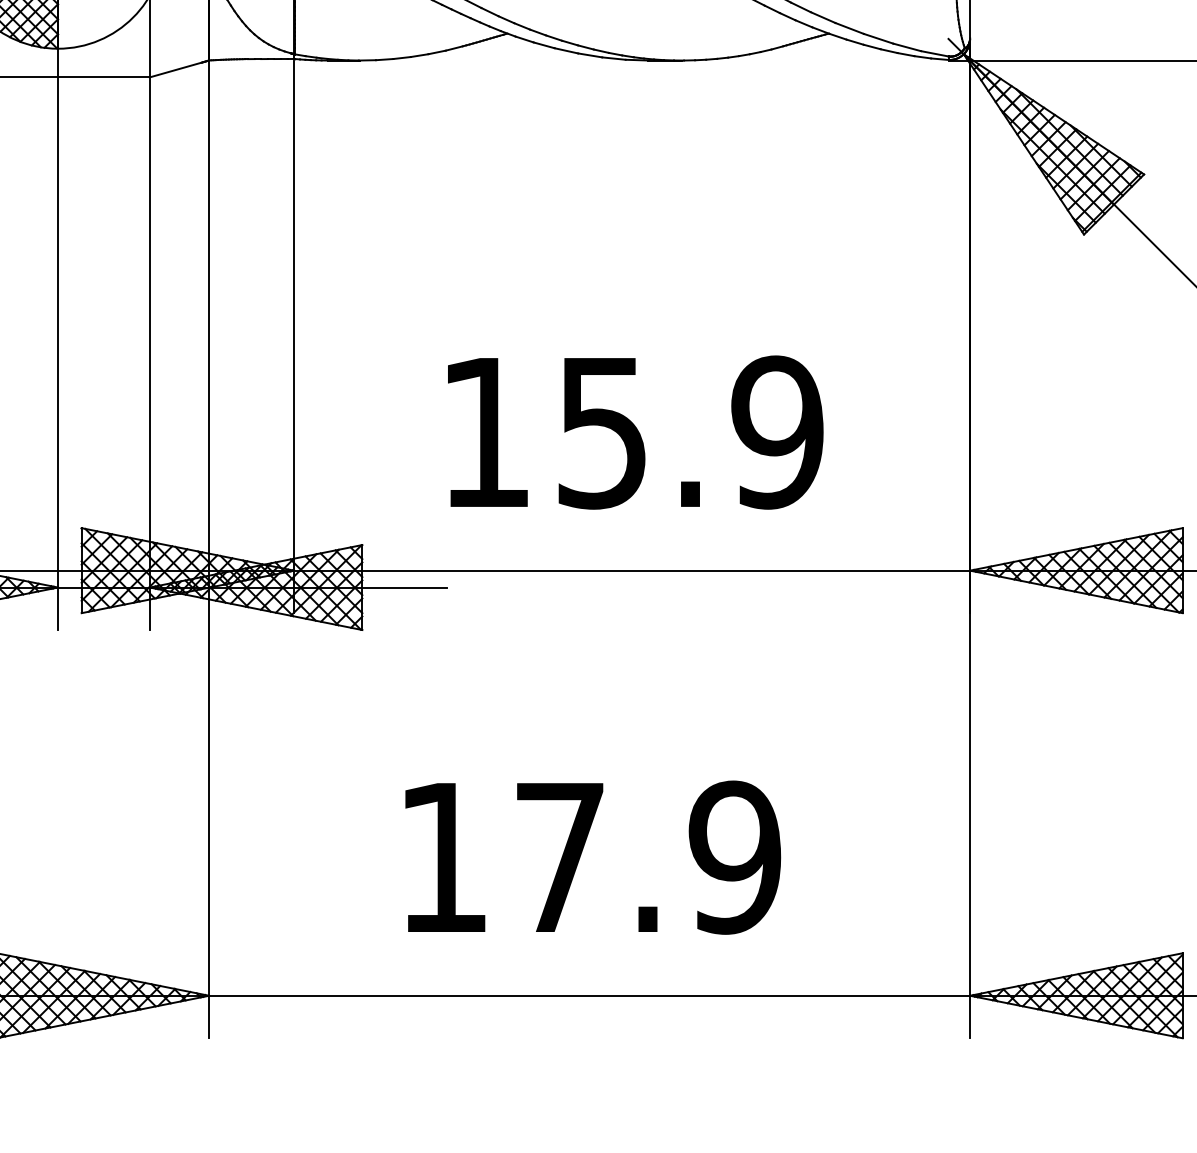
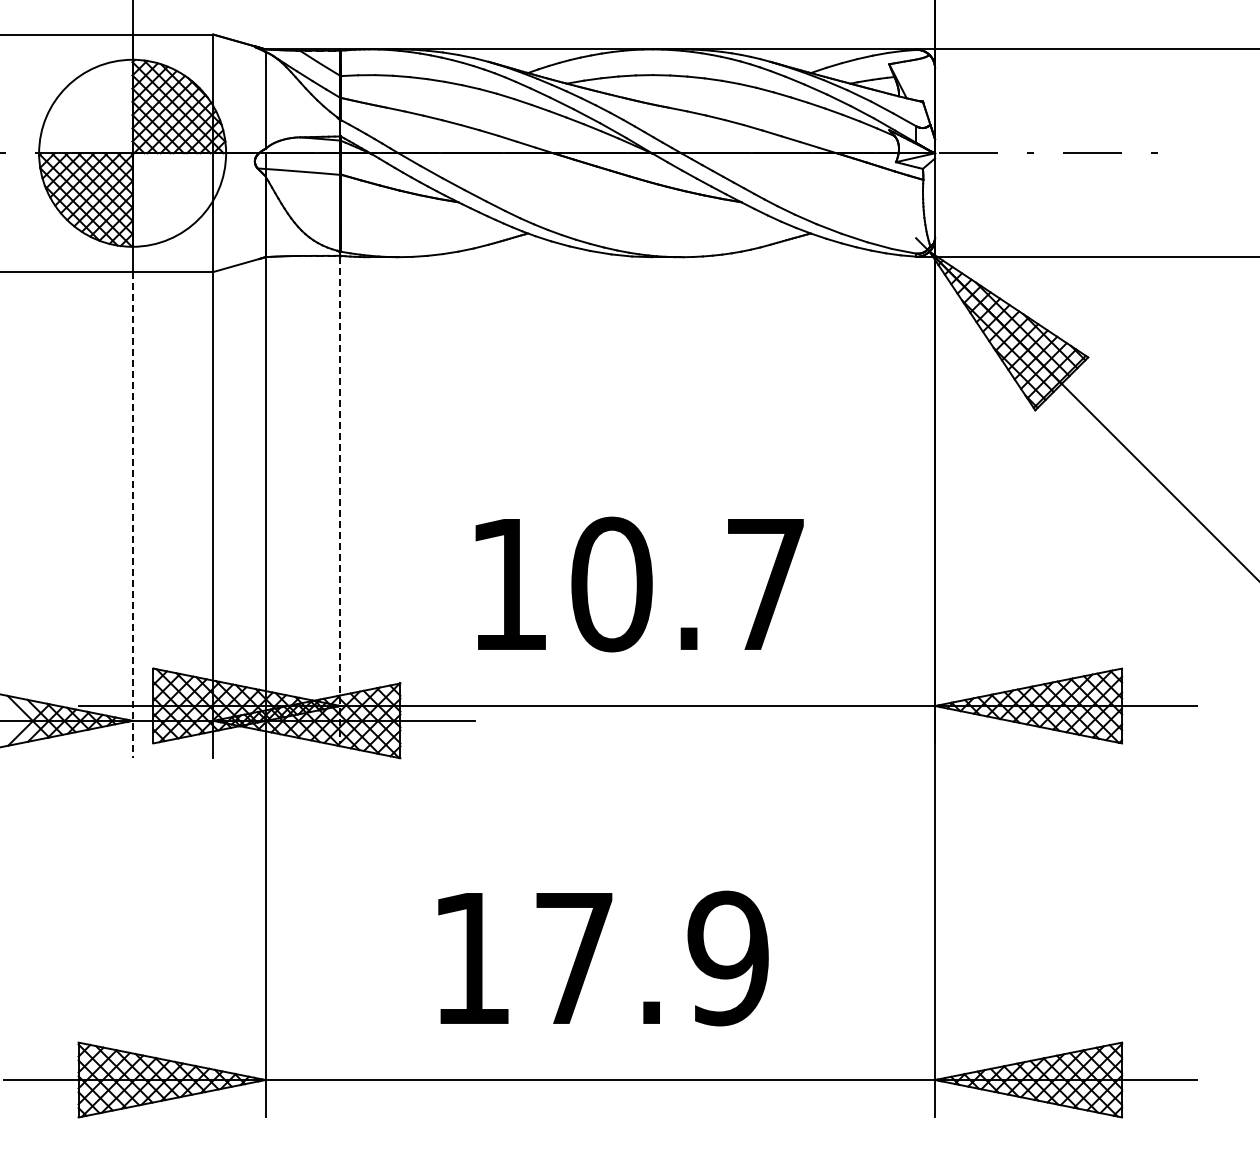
line: (294, 337) -> (340, 500), solid -> dashed
line: (57, 354) -> (132, 515), solid -> dashed
text: (689, 432) -> (688, 584), 15.9 -> 10.7

